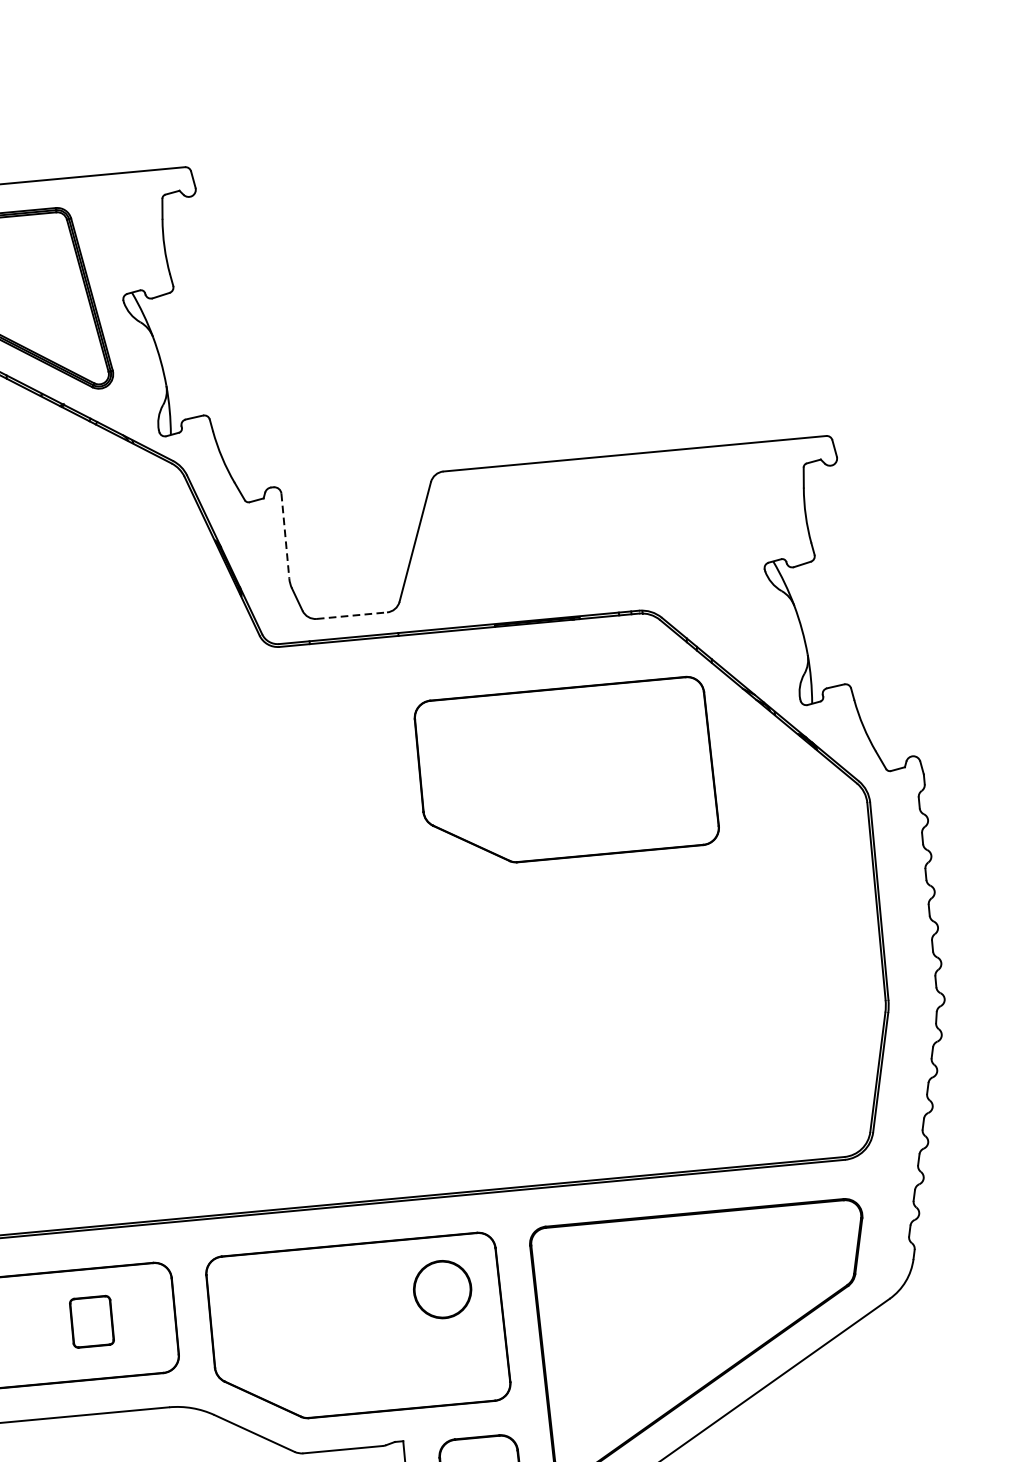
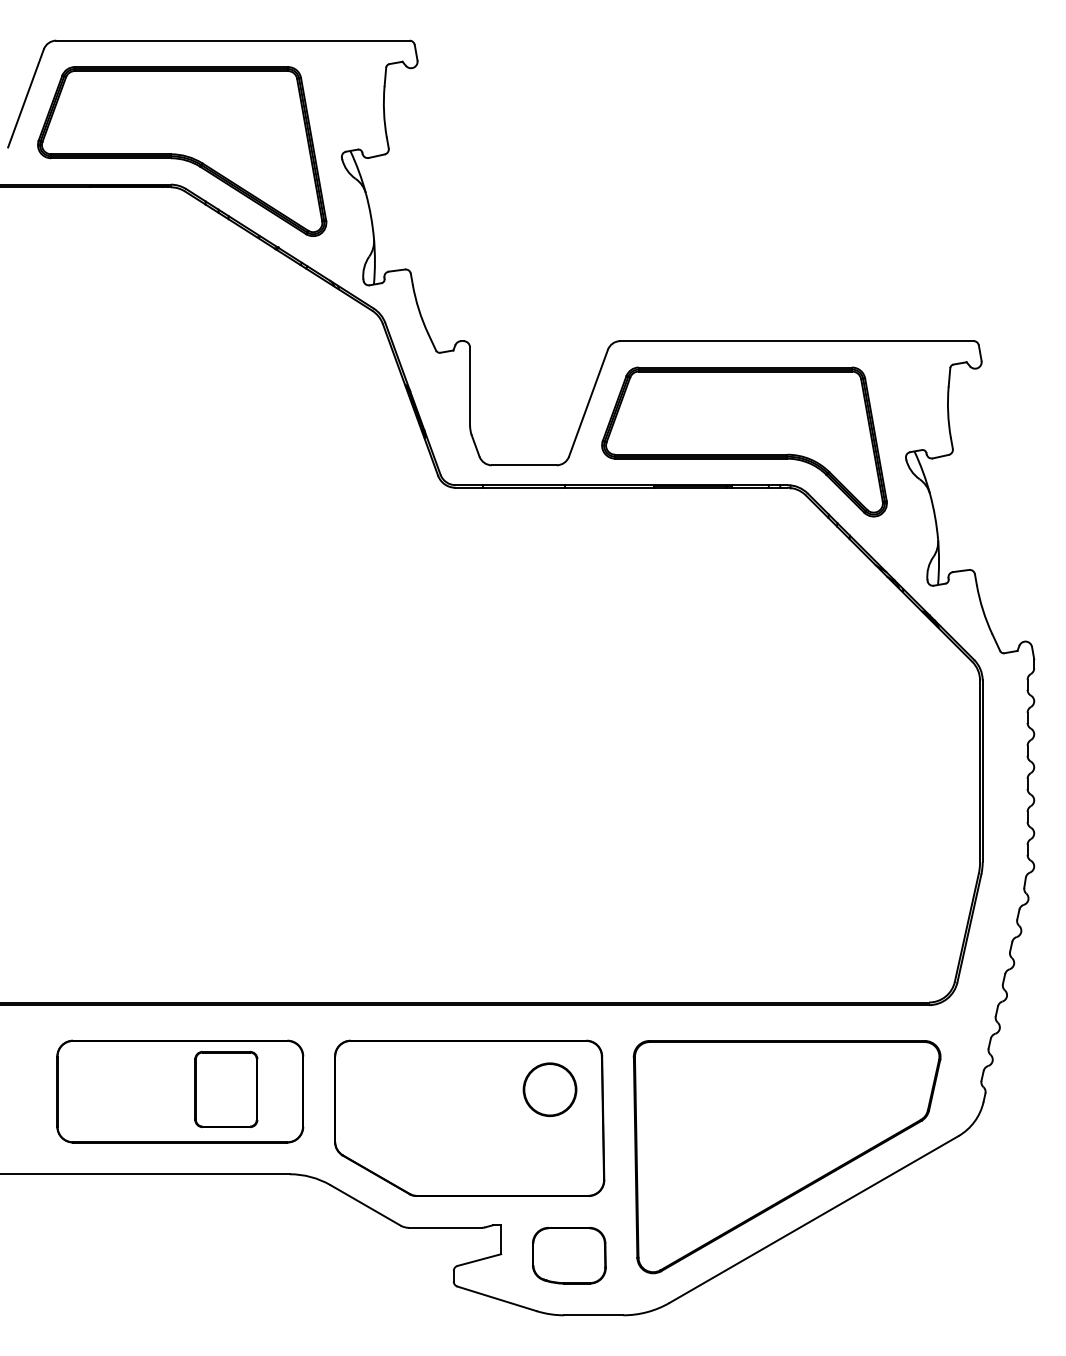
line: (285, 536) -> (470, 387), dashed -> solid
part: (588, 567) -> (744, 441), added
line: (352, 615) -> (524, 465), dashed -> solid
part: (566, 771) -> (707, 626), removed
part: (92, 1321) -> (226, 1089), size x1.67

